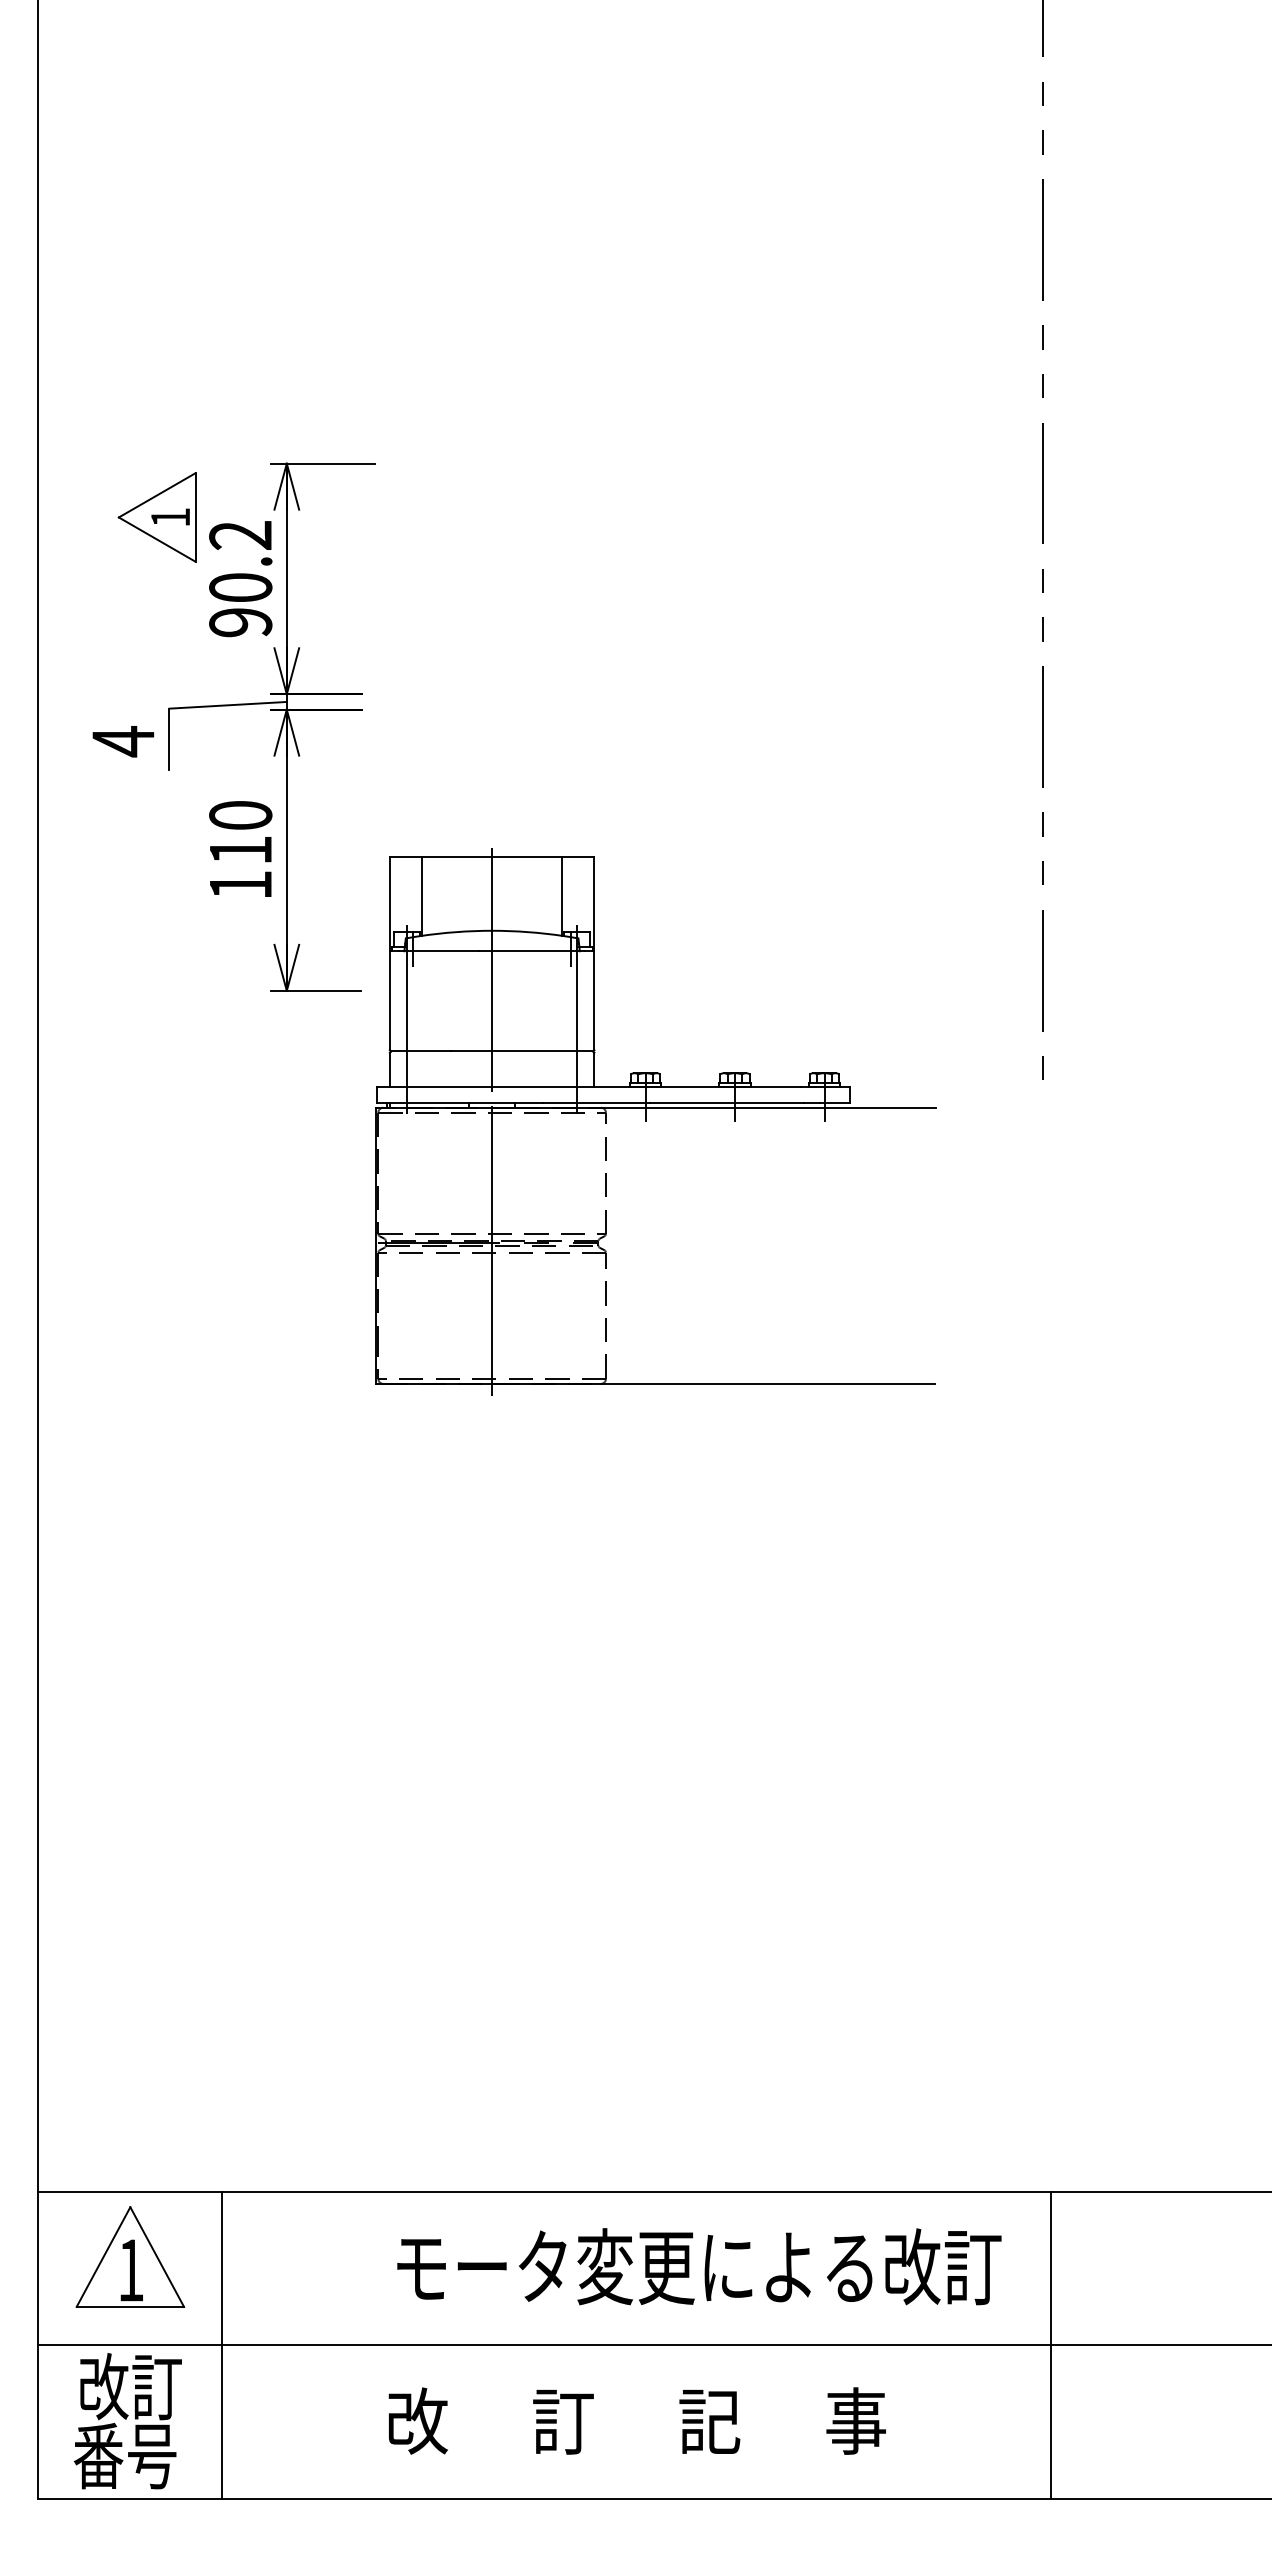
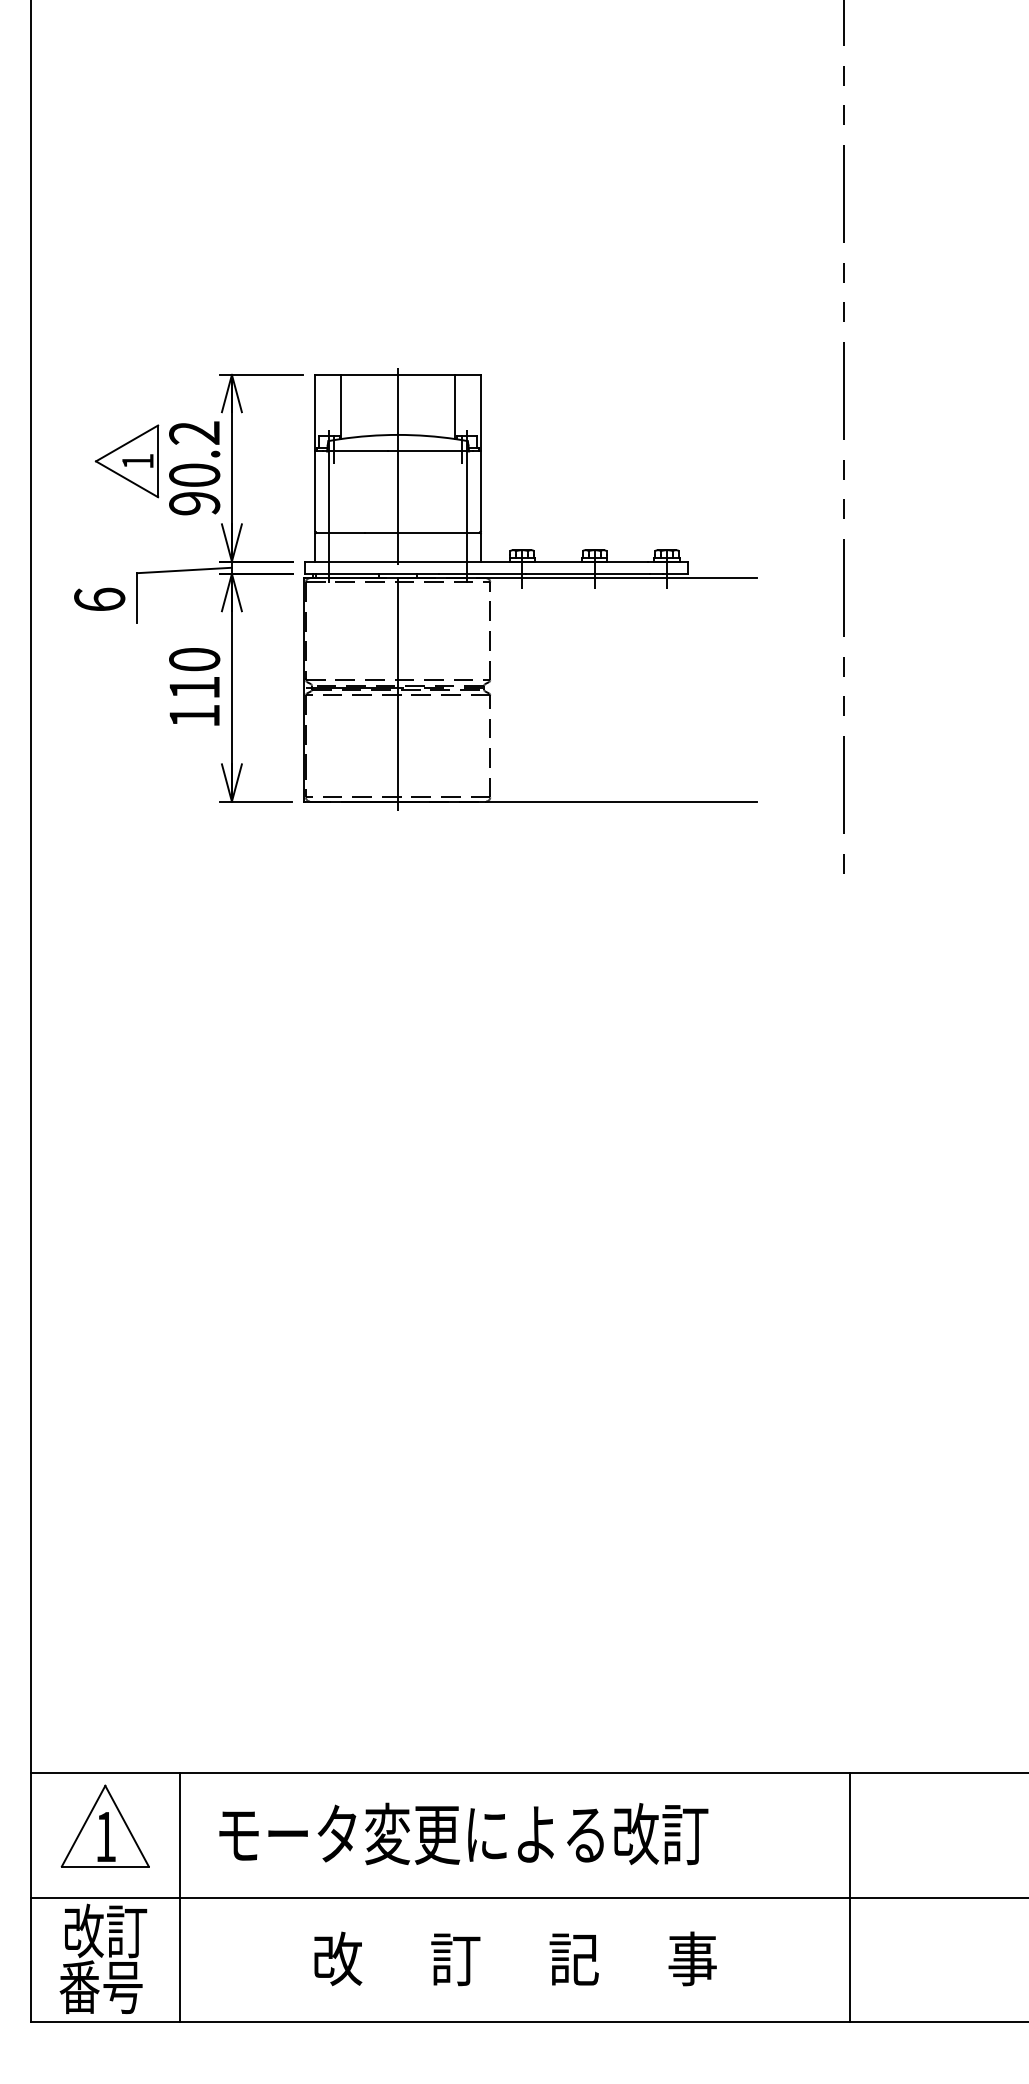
part: (156, 517) -> (126, 461), moved
text: (123, 741) -> (99, 599), 4 -> 6
part: (646, 1121) -> (522, 589), moved
text: (699, 2266) -> (463, 1833), moved

